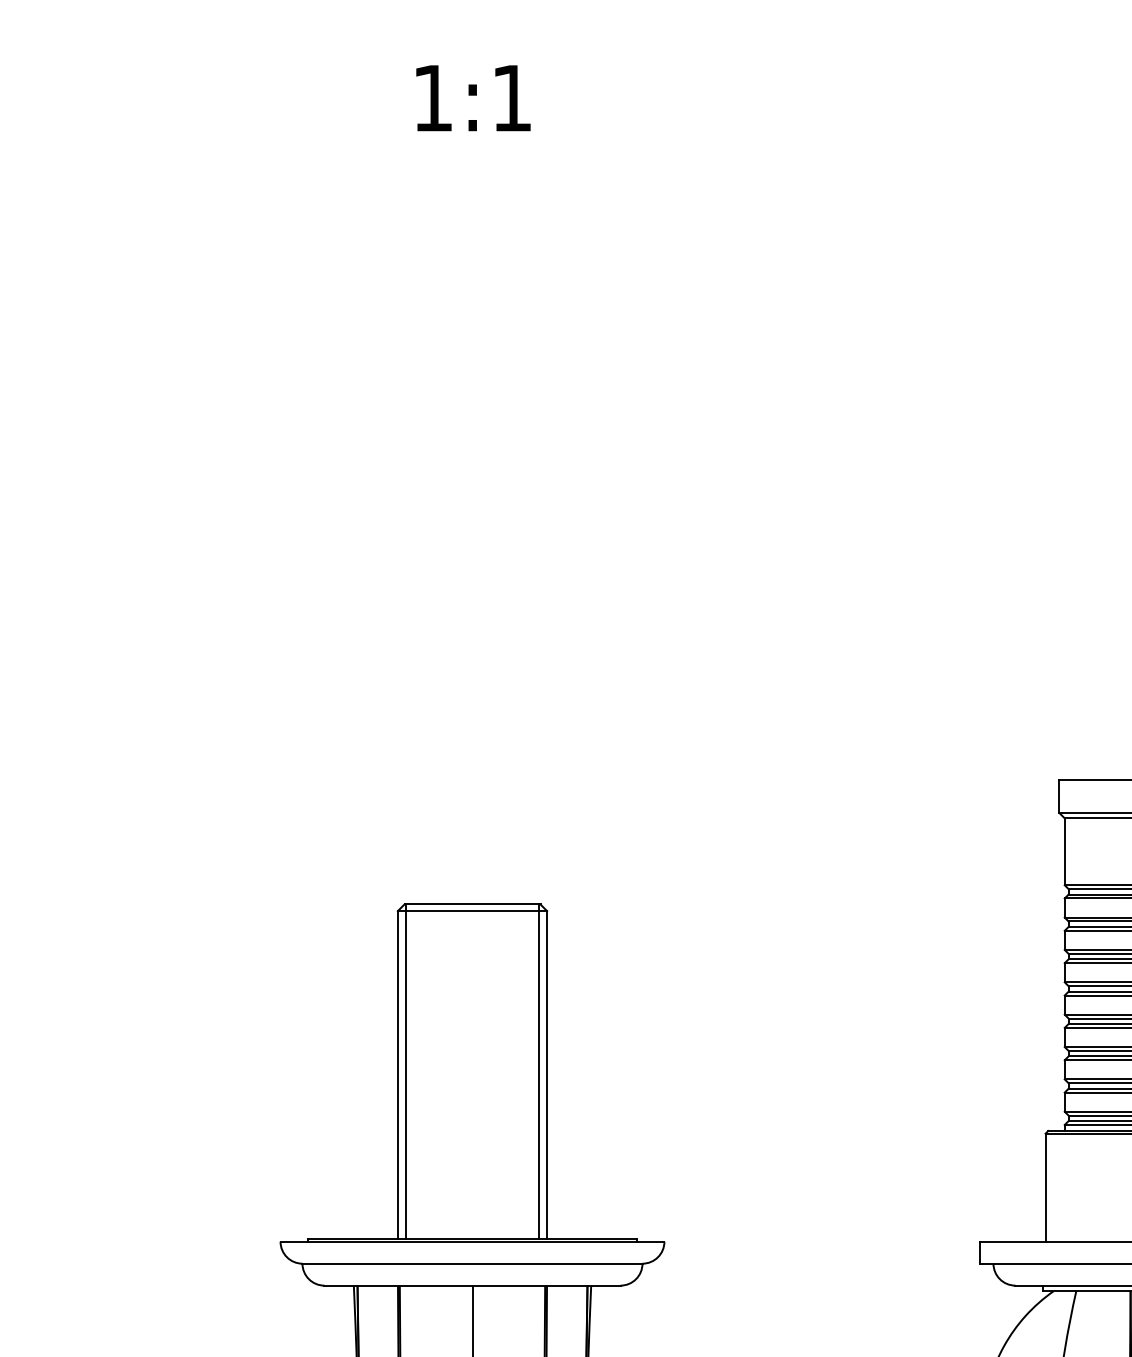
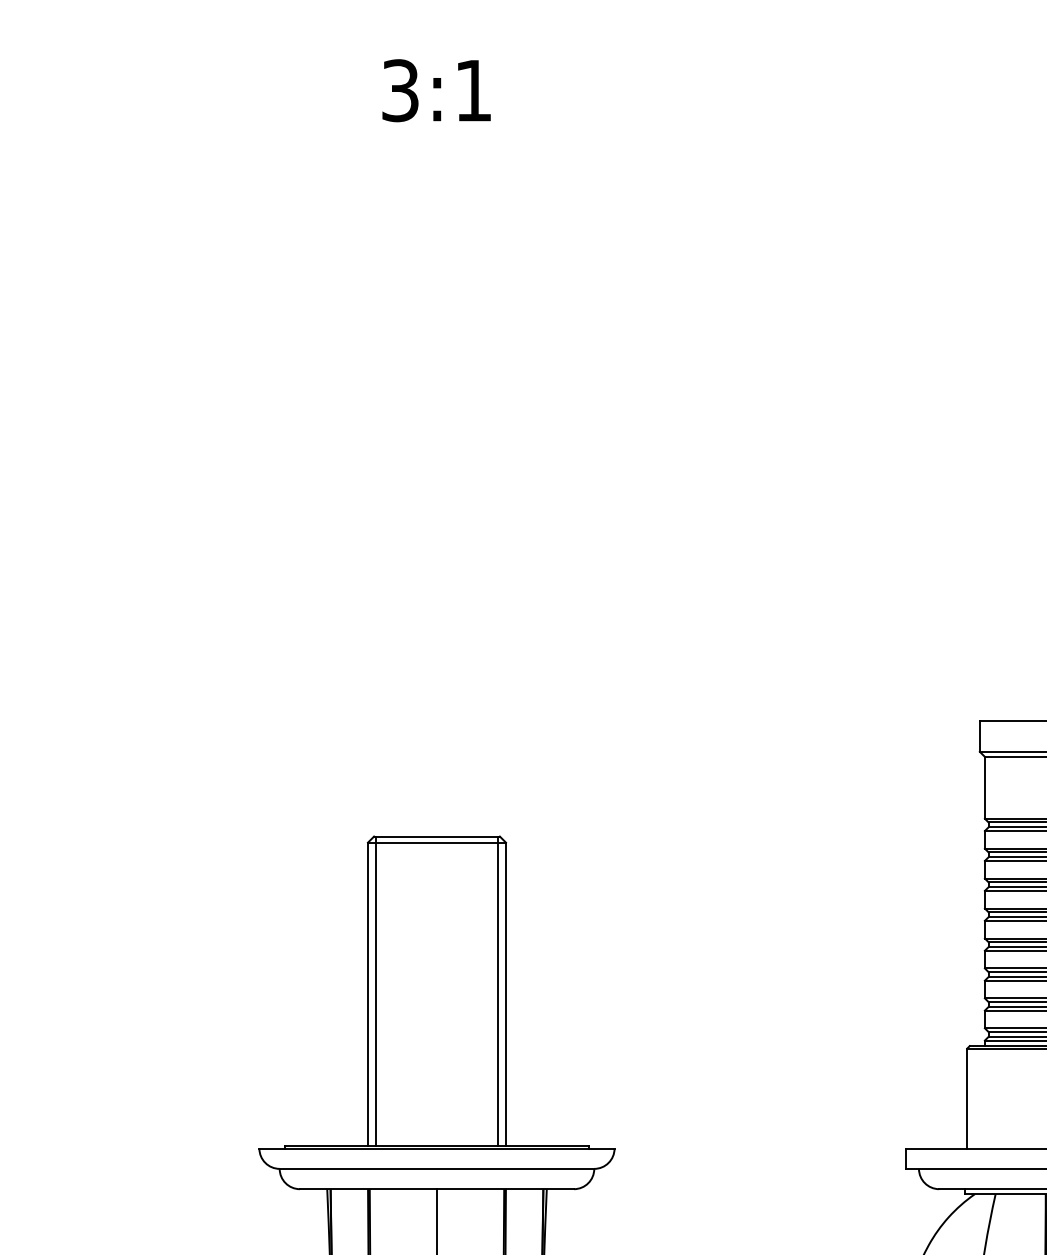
text: (433, 98) -> (400, 90), 1:1 -> 3:1

